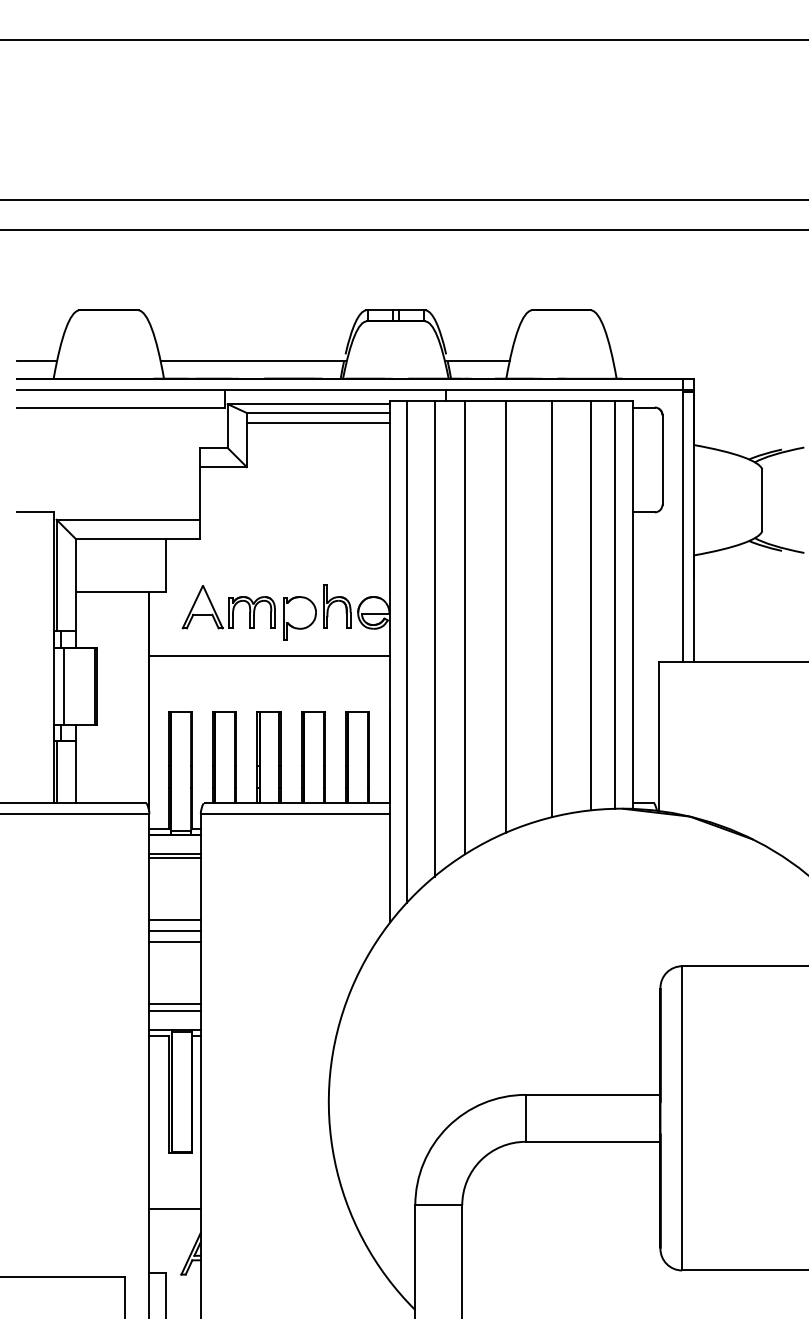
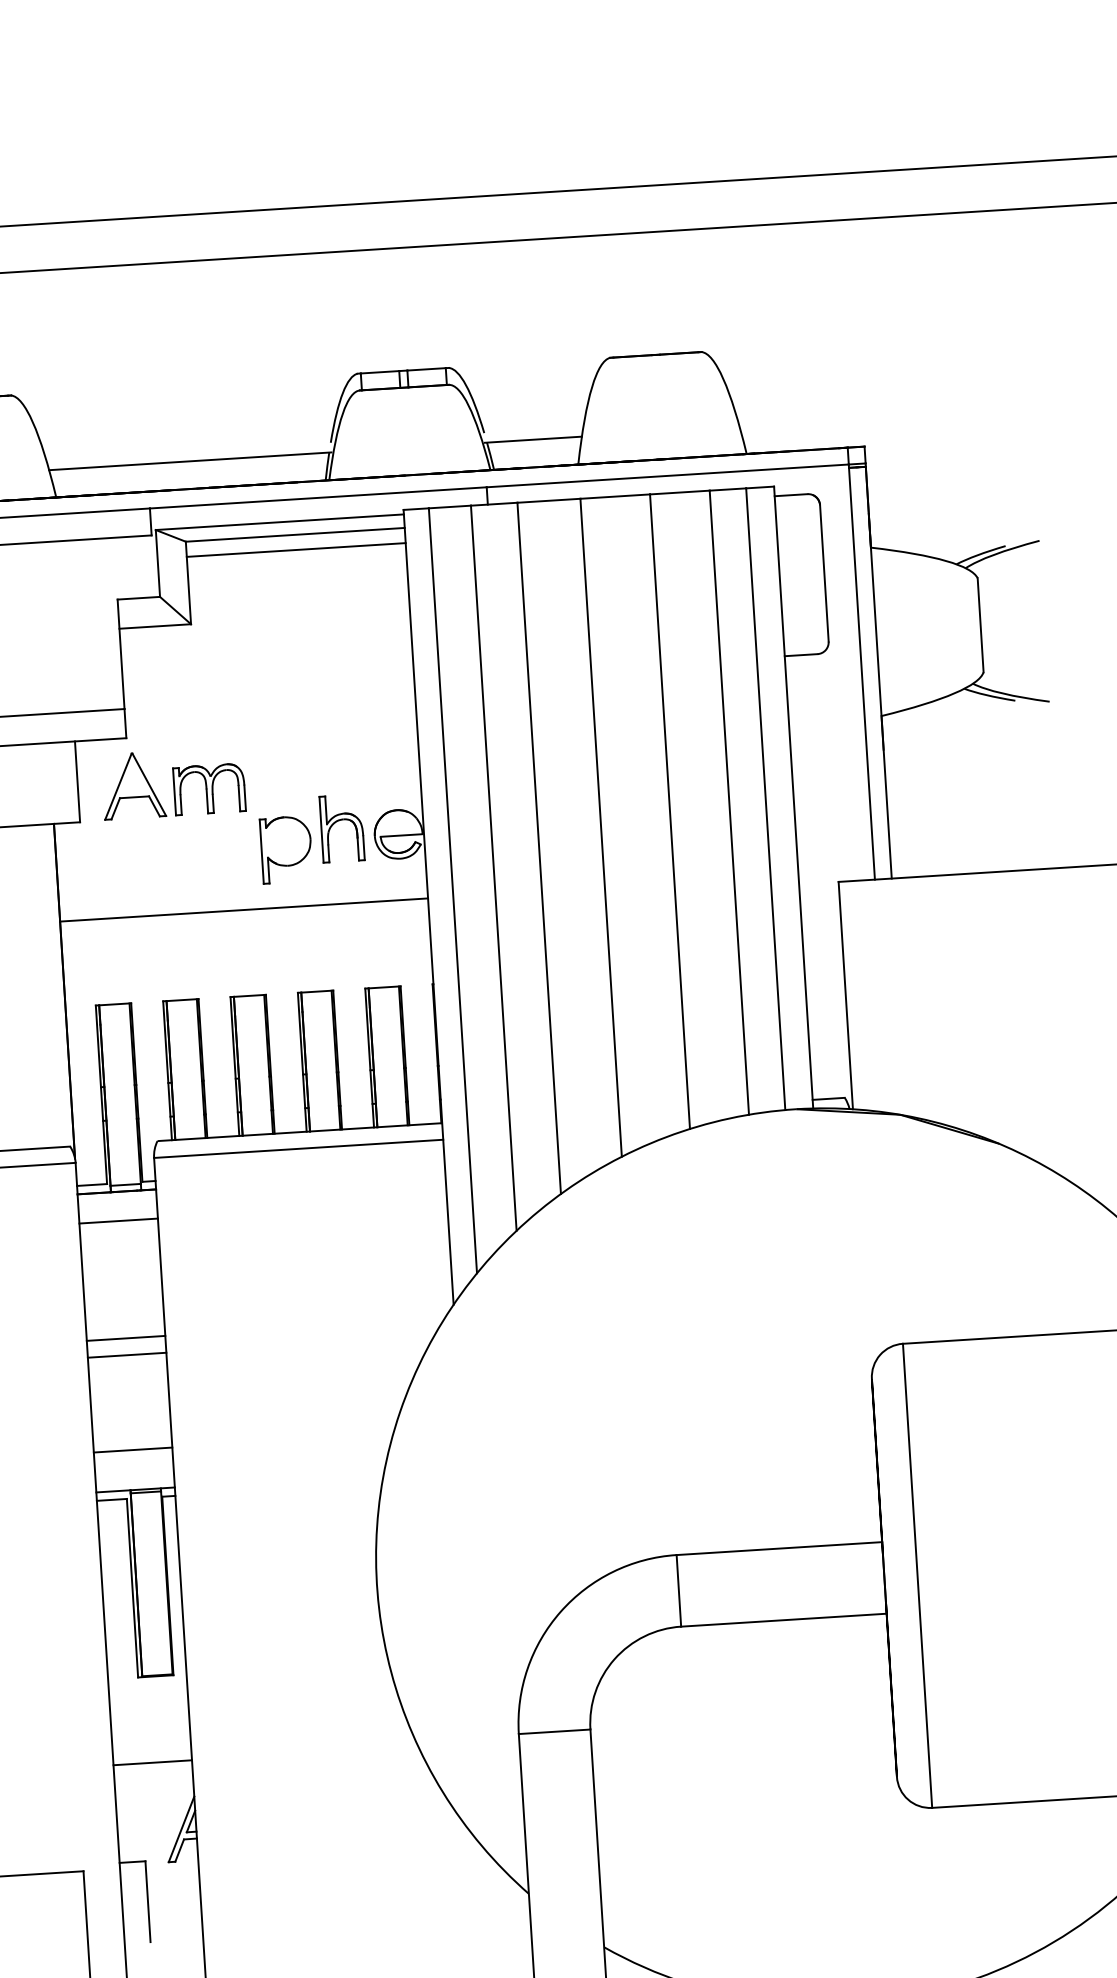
part: (228, 607) -> (172, 783), moved
line: (174, 857) -> (118, 1226), removed
line: (174, 919) -> (124, 1321), removed
line: (174, 1011) -> (132, 1461), removed

